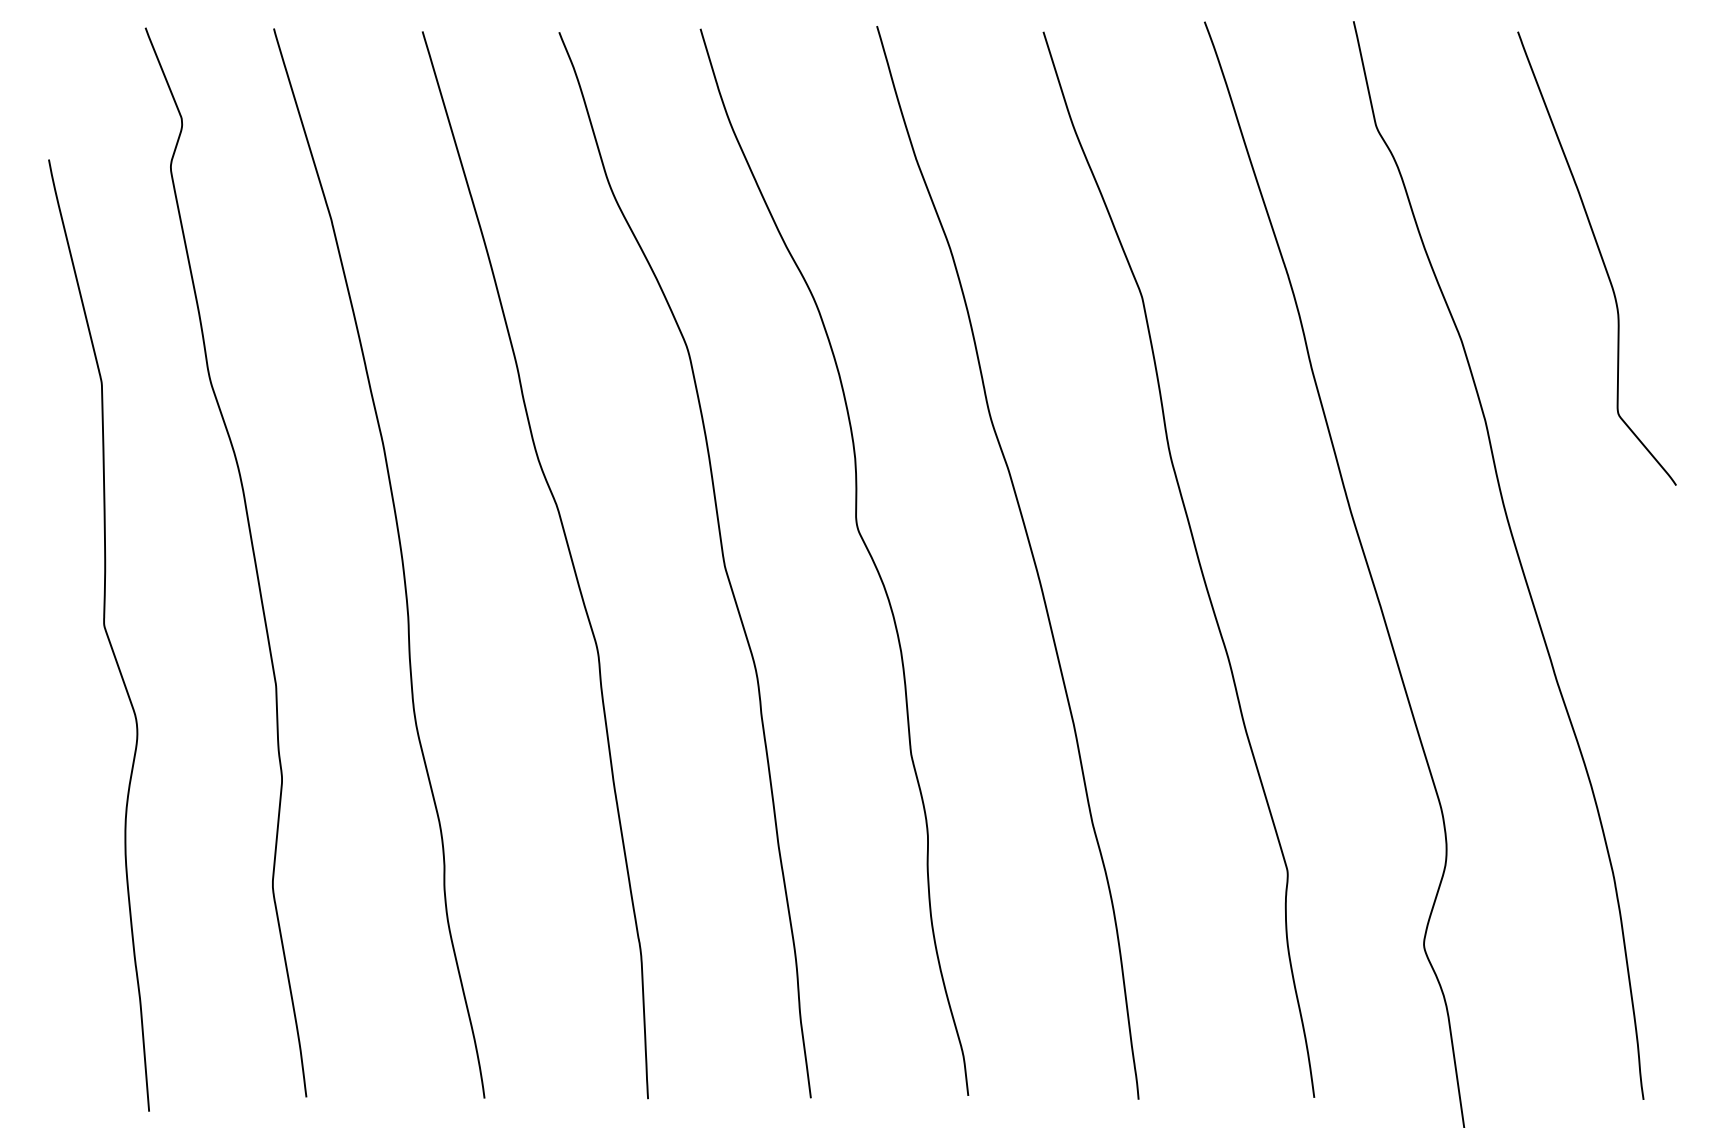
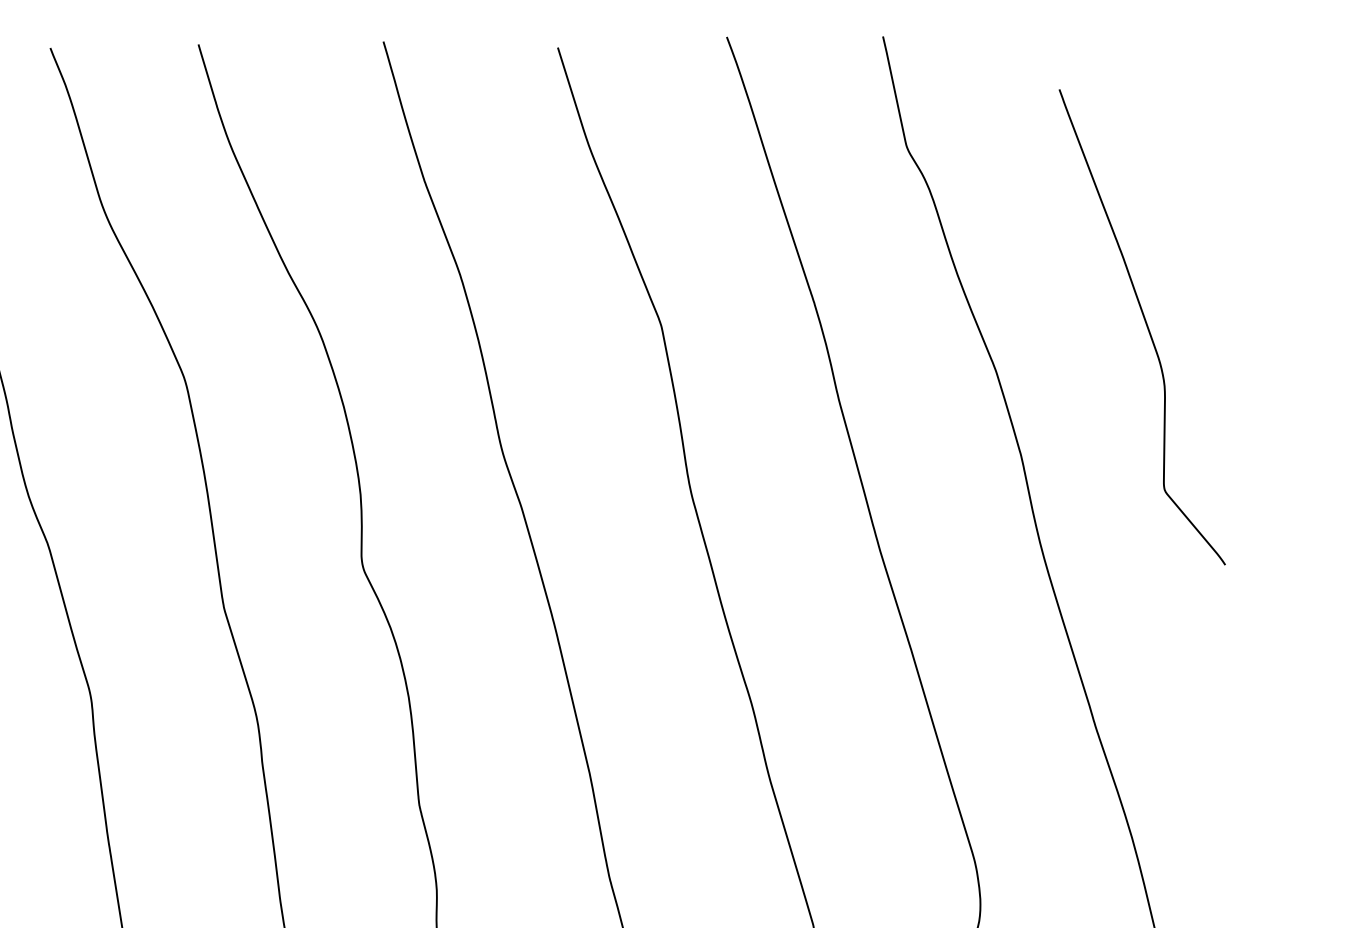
curve: (1600, 257) -> (1145, 326), moved

